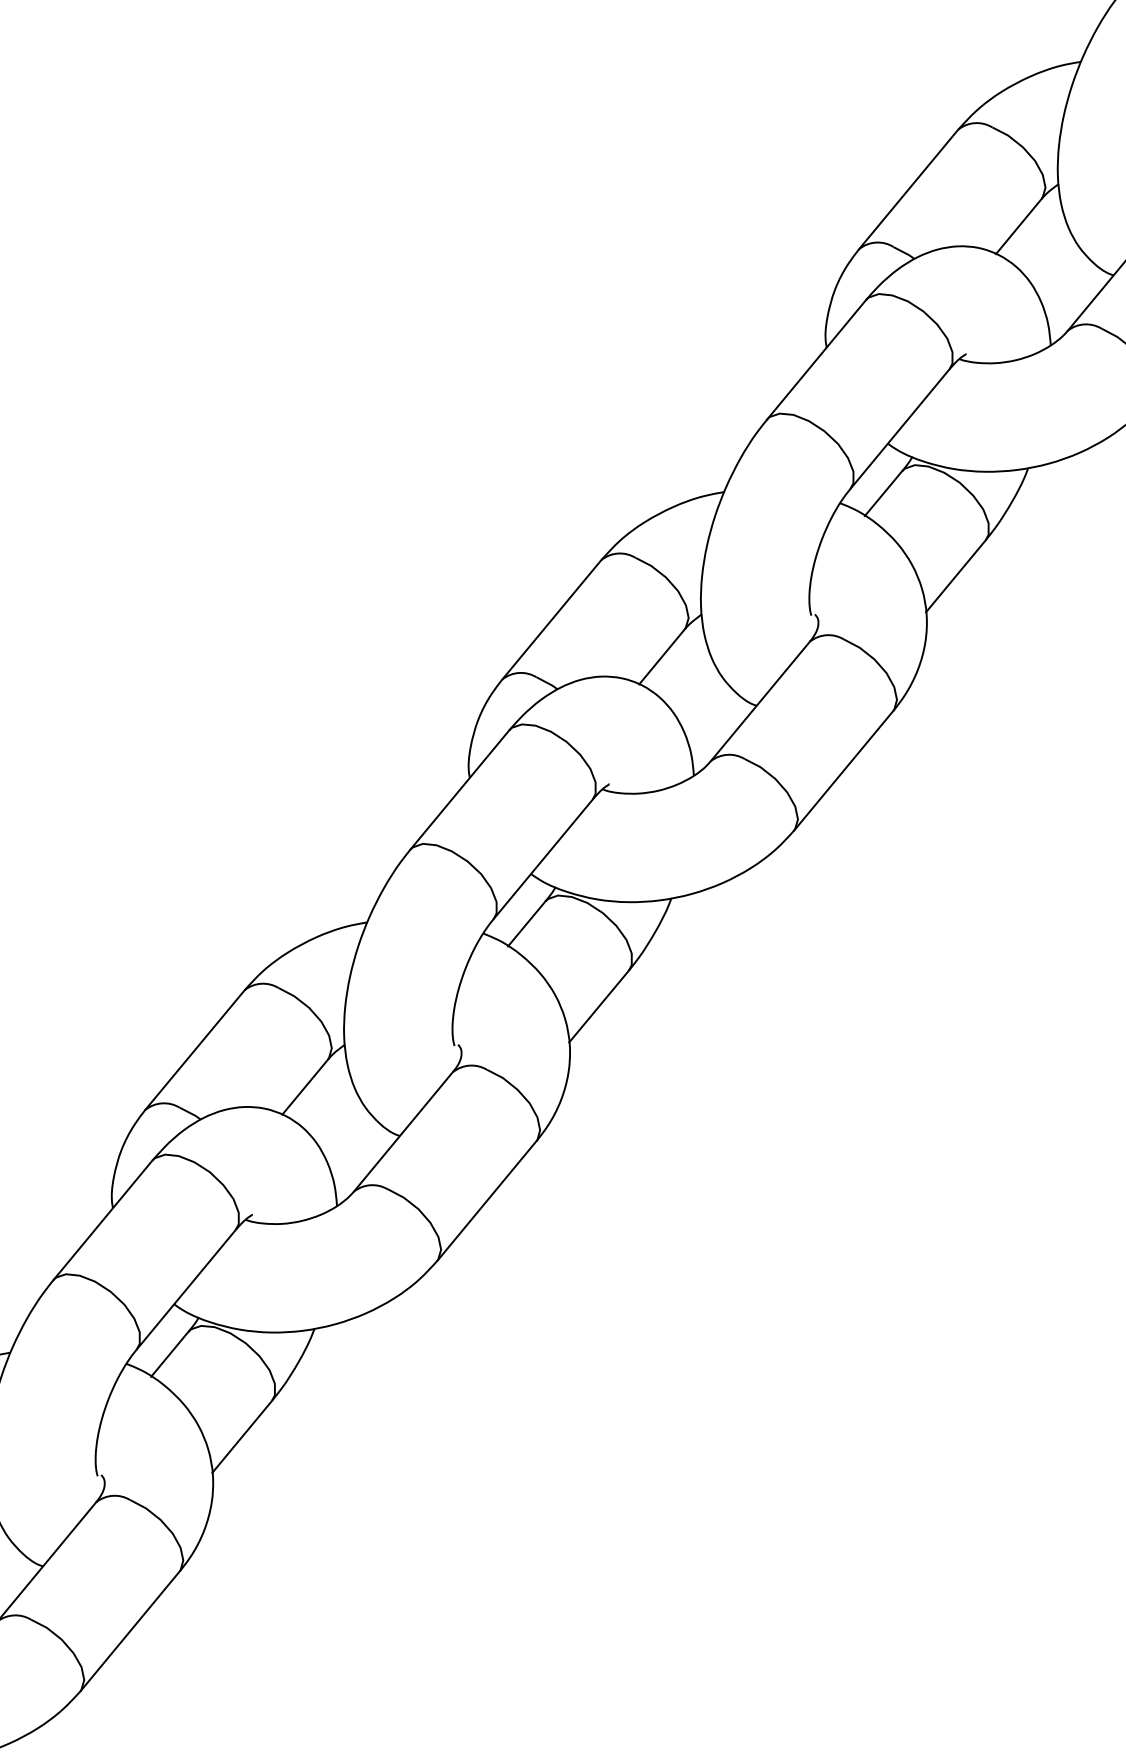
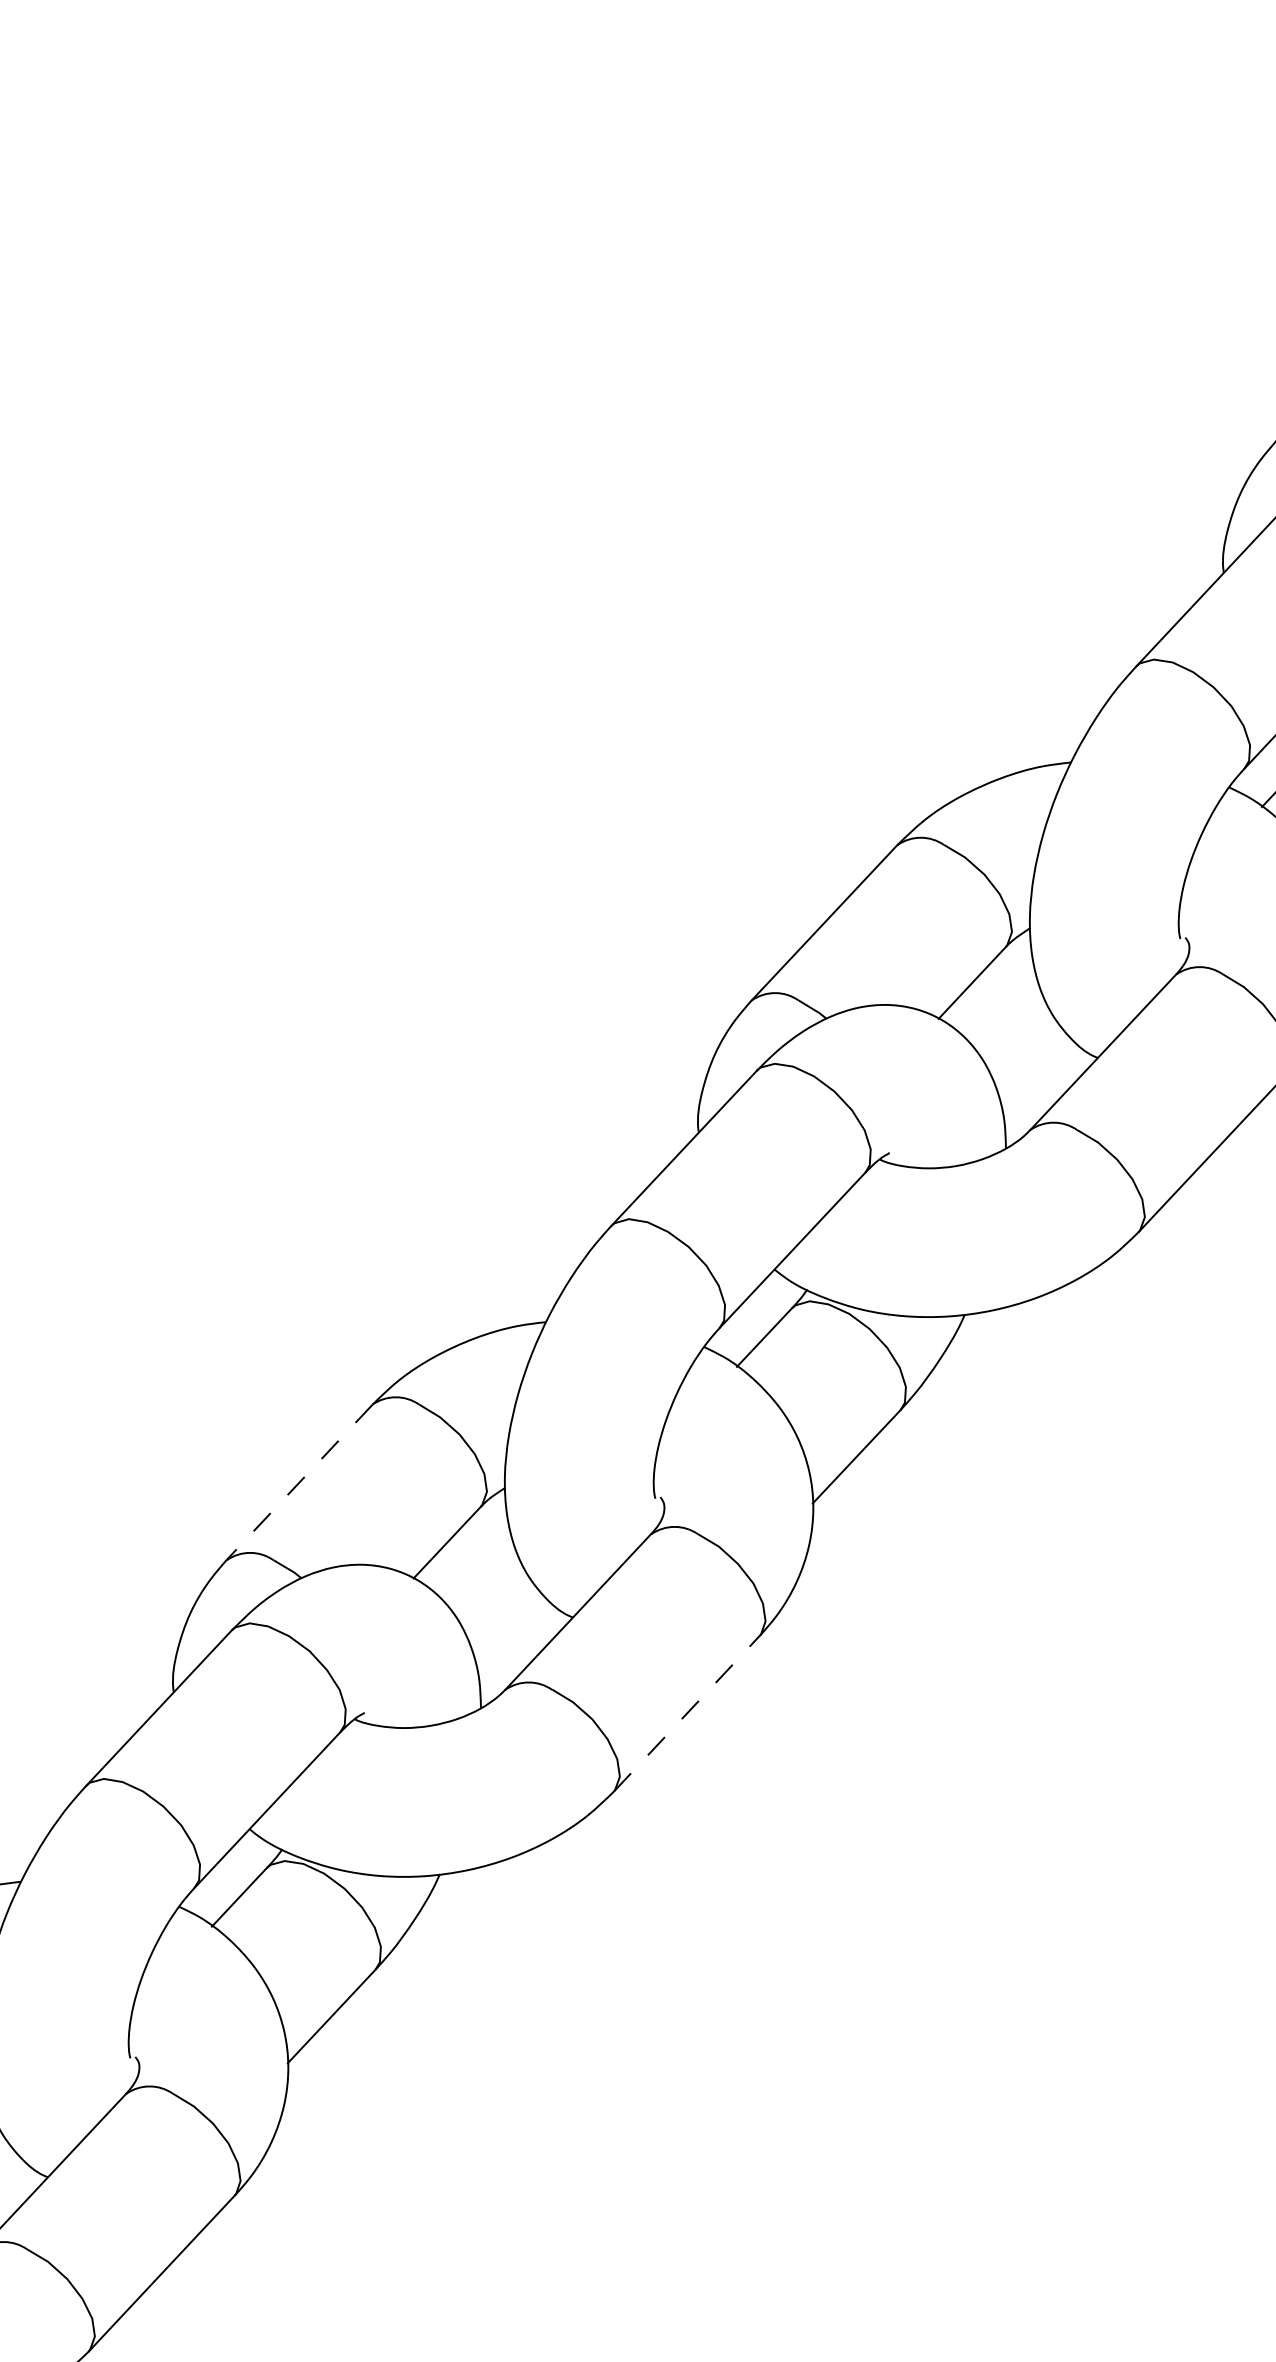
line: (195, 1049) -> (300, 1481), solid -> dashed
line: (487, 1200) -> (687, 1713), solid -> dashed

